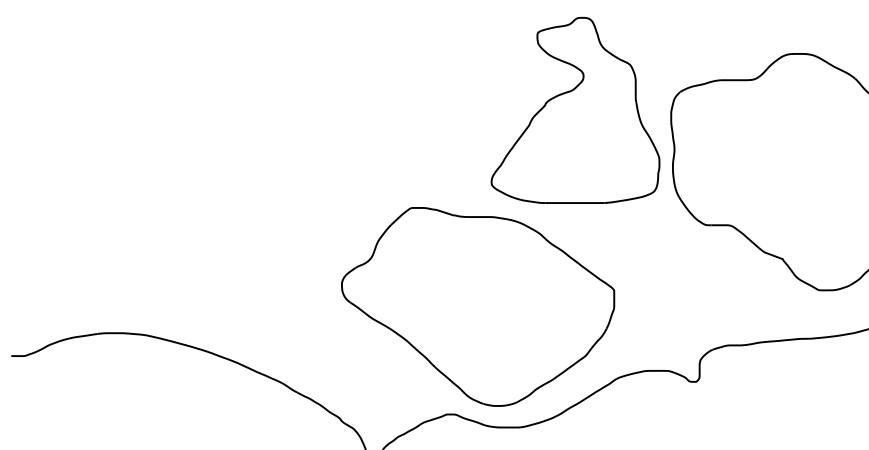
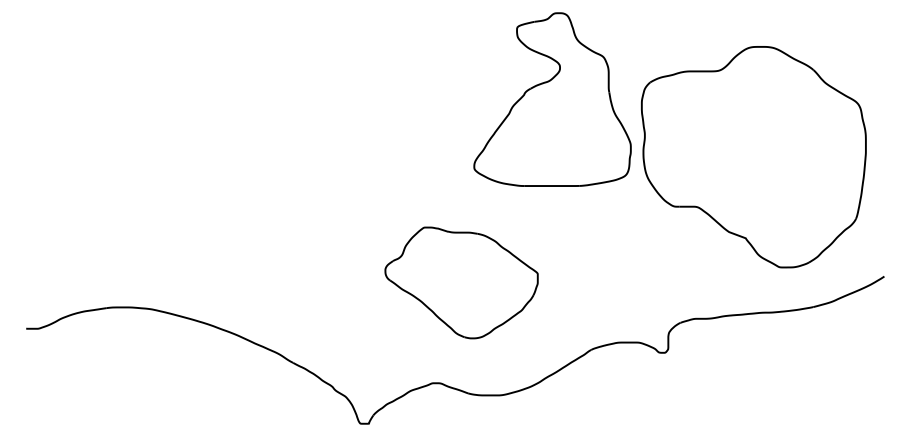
part: (477, 306) -> (461, 282), size x0.6

